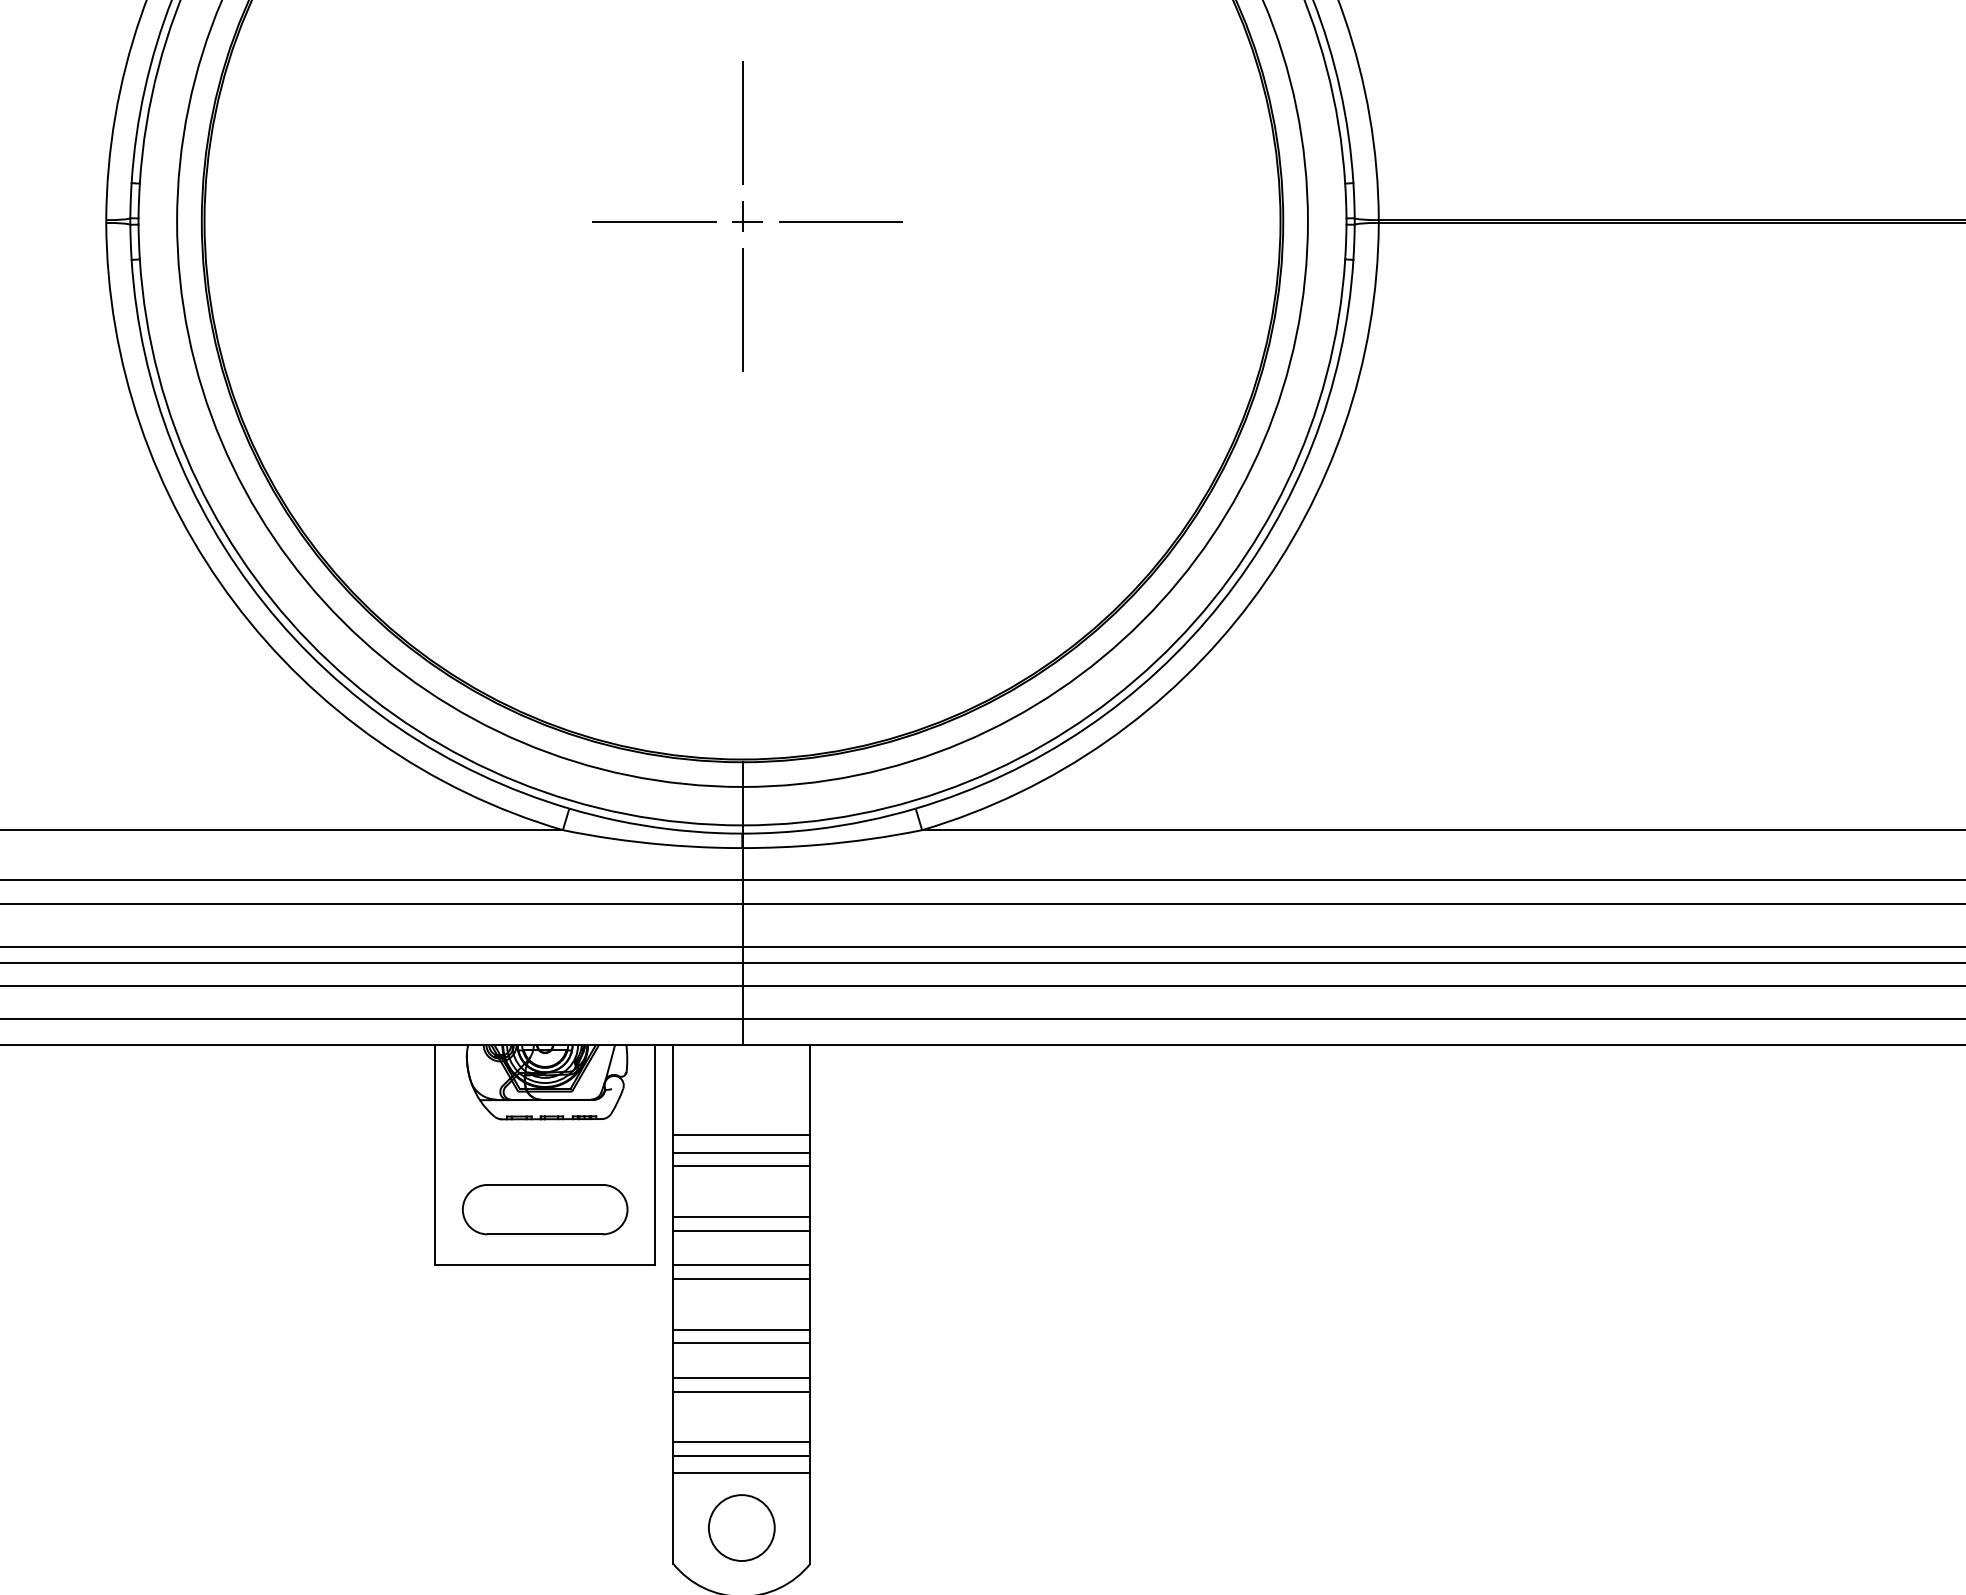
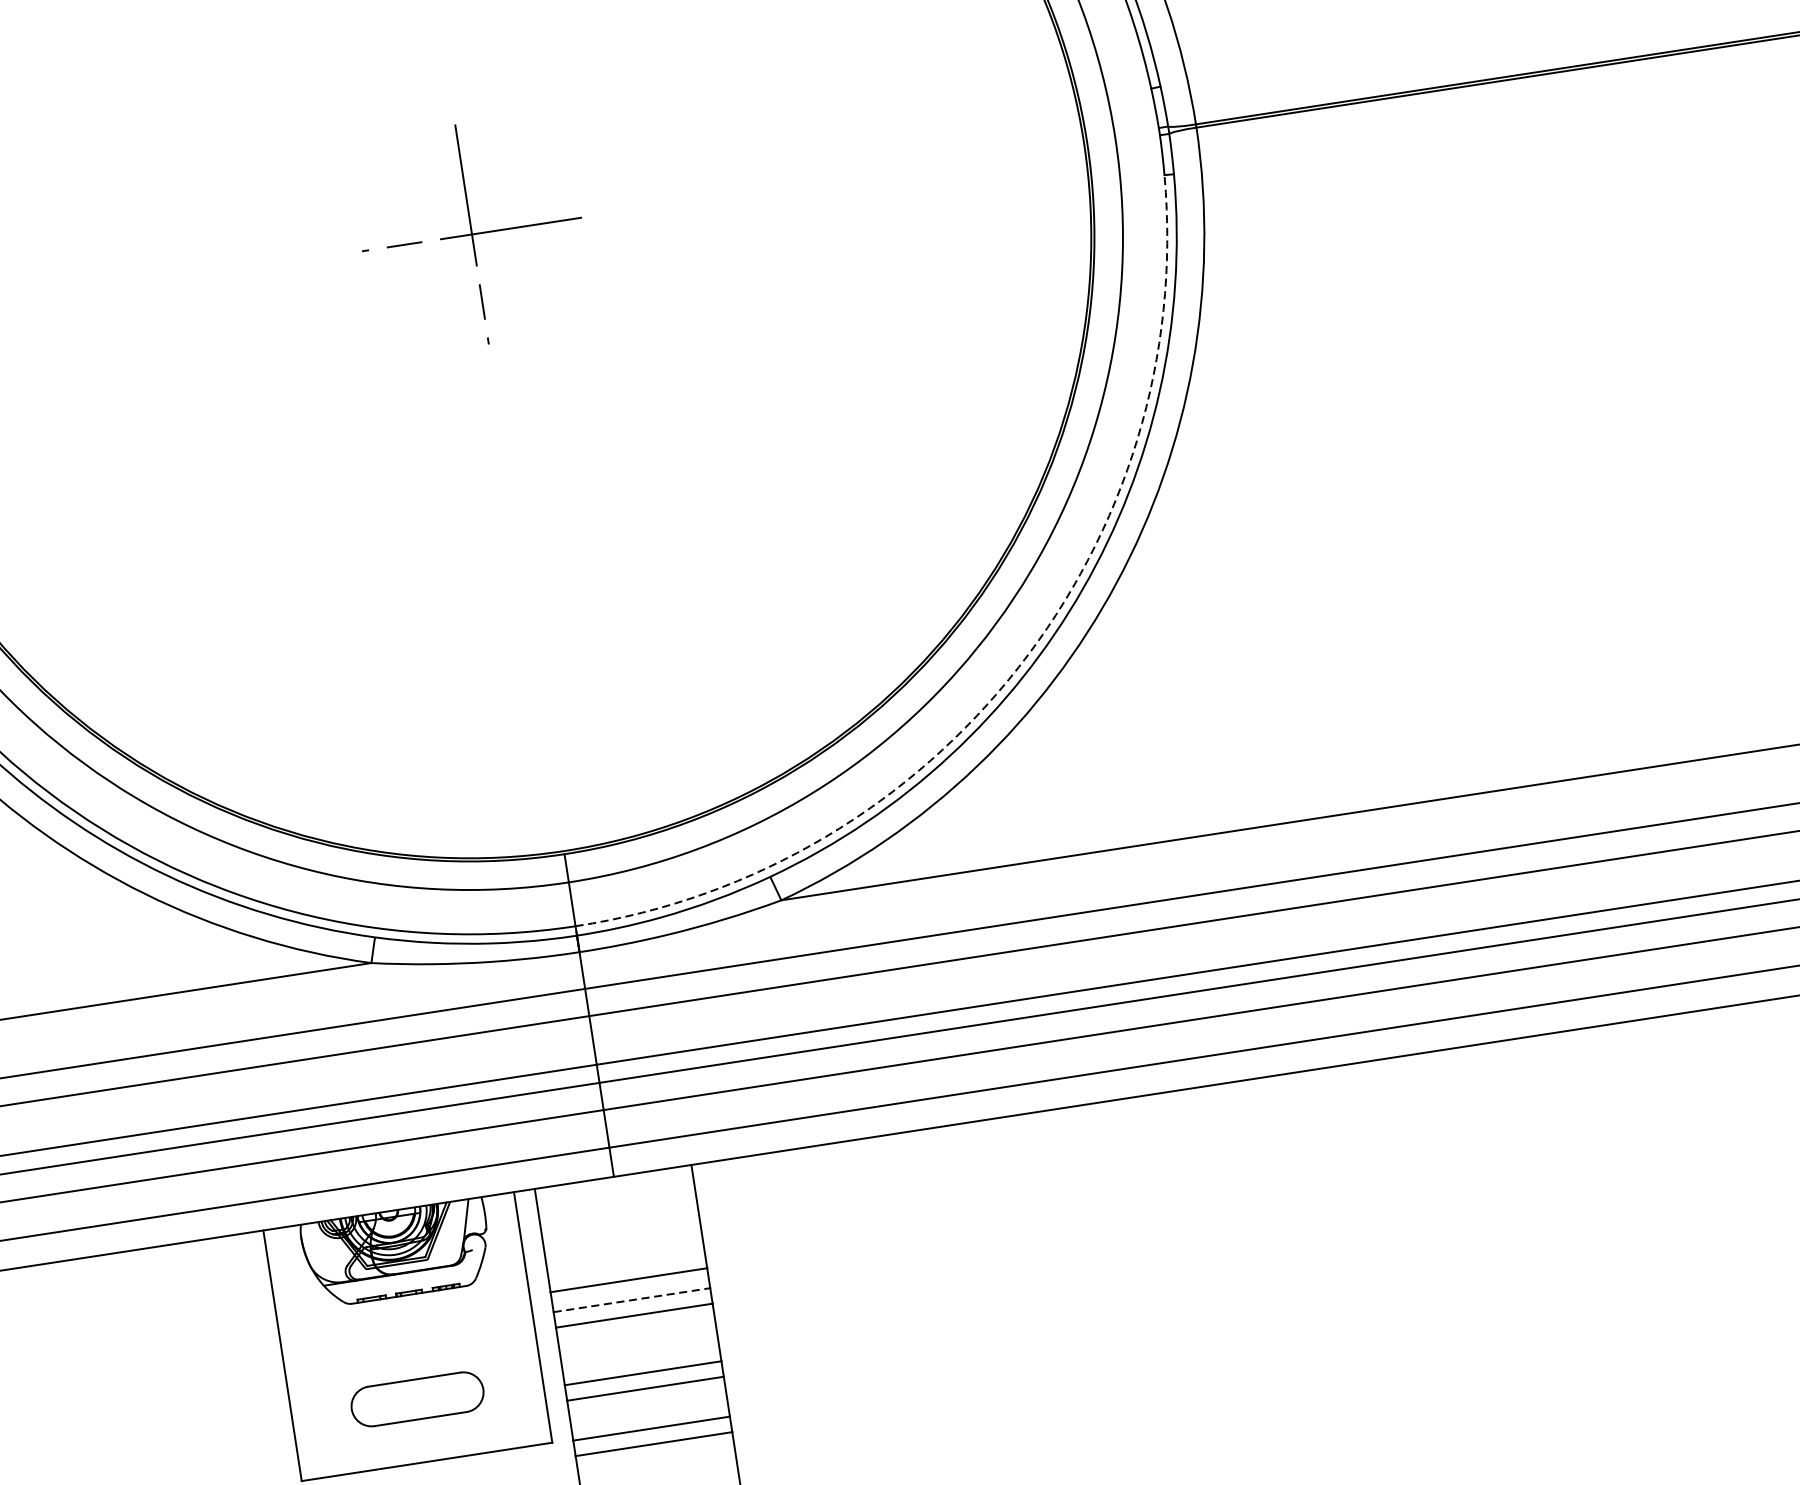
part: (747, 216) -> (474, 230), size x0.6
arc: (1155, 661) -> (1018, 667), solid -> dashed
line: (741, 1152) -> (631, 1299), solid -> dashed
part: (545, 1209) -> (417, 1399), size x0.7

